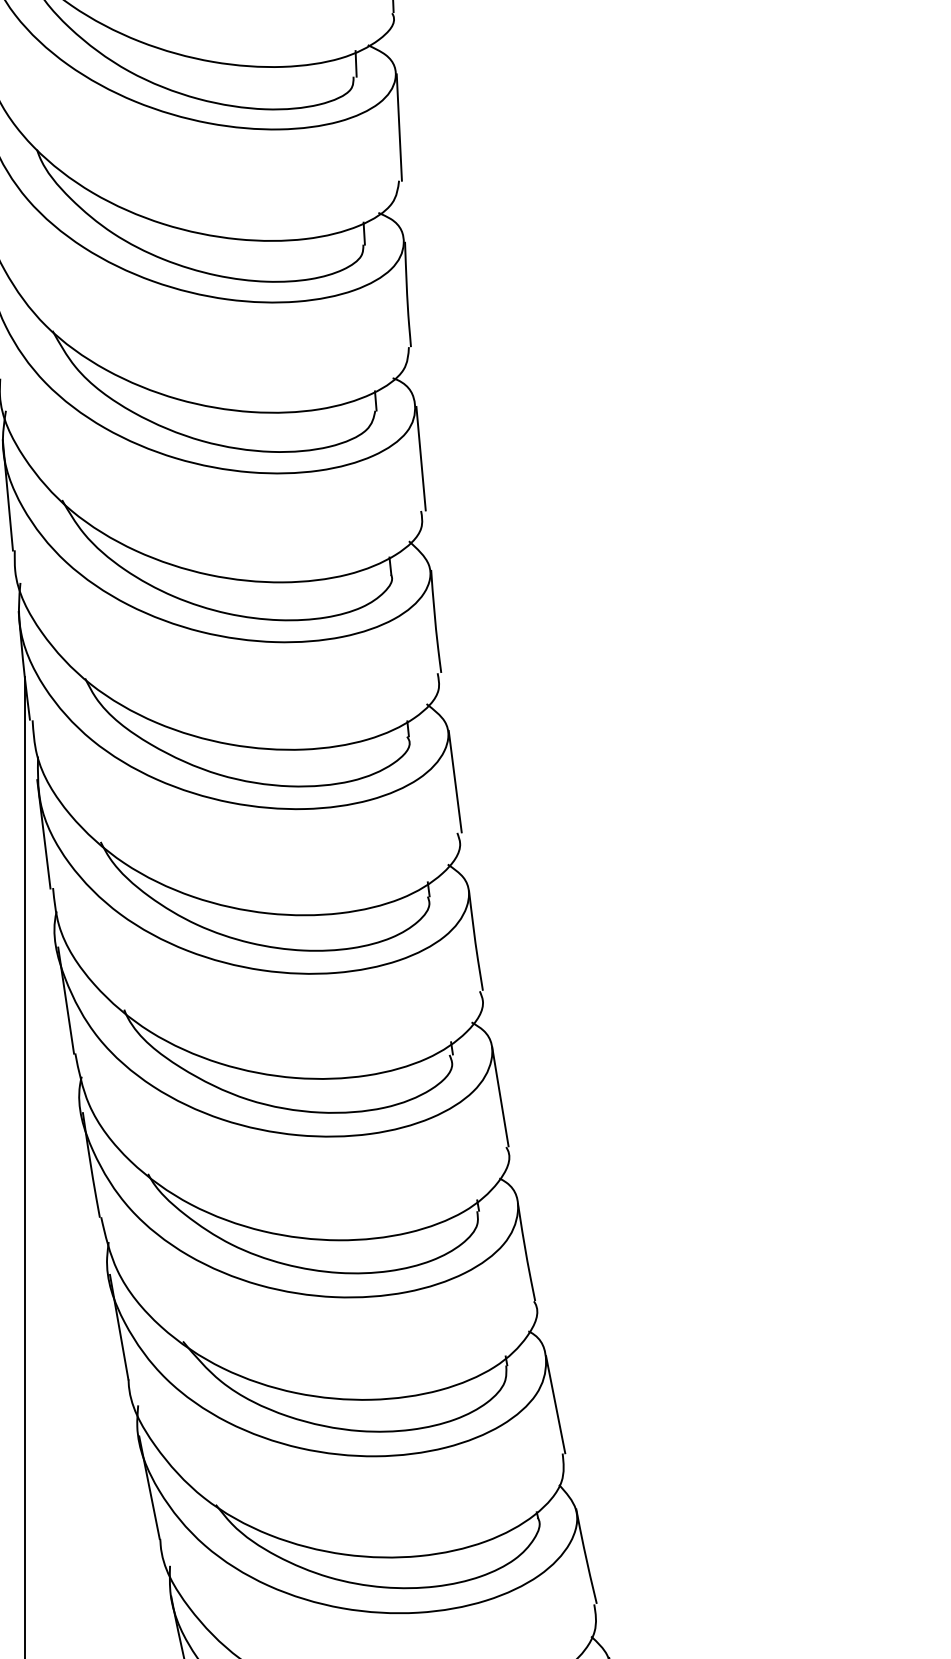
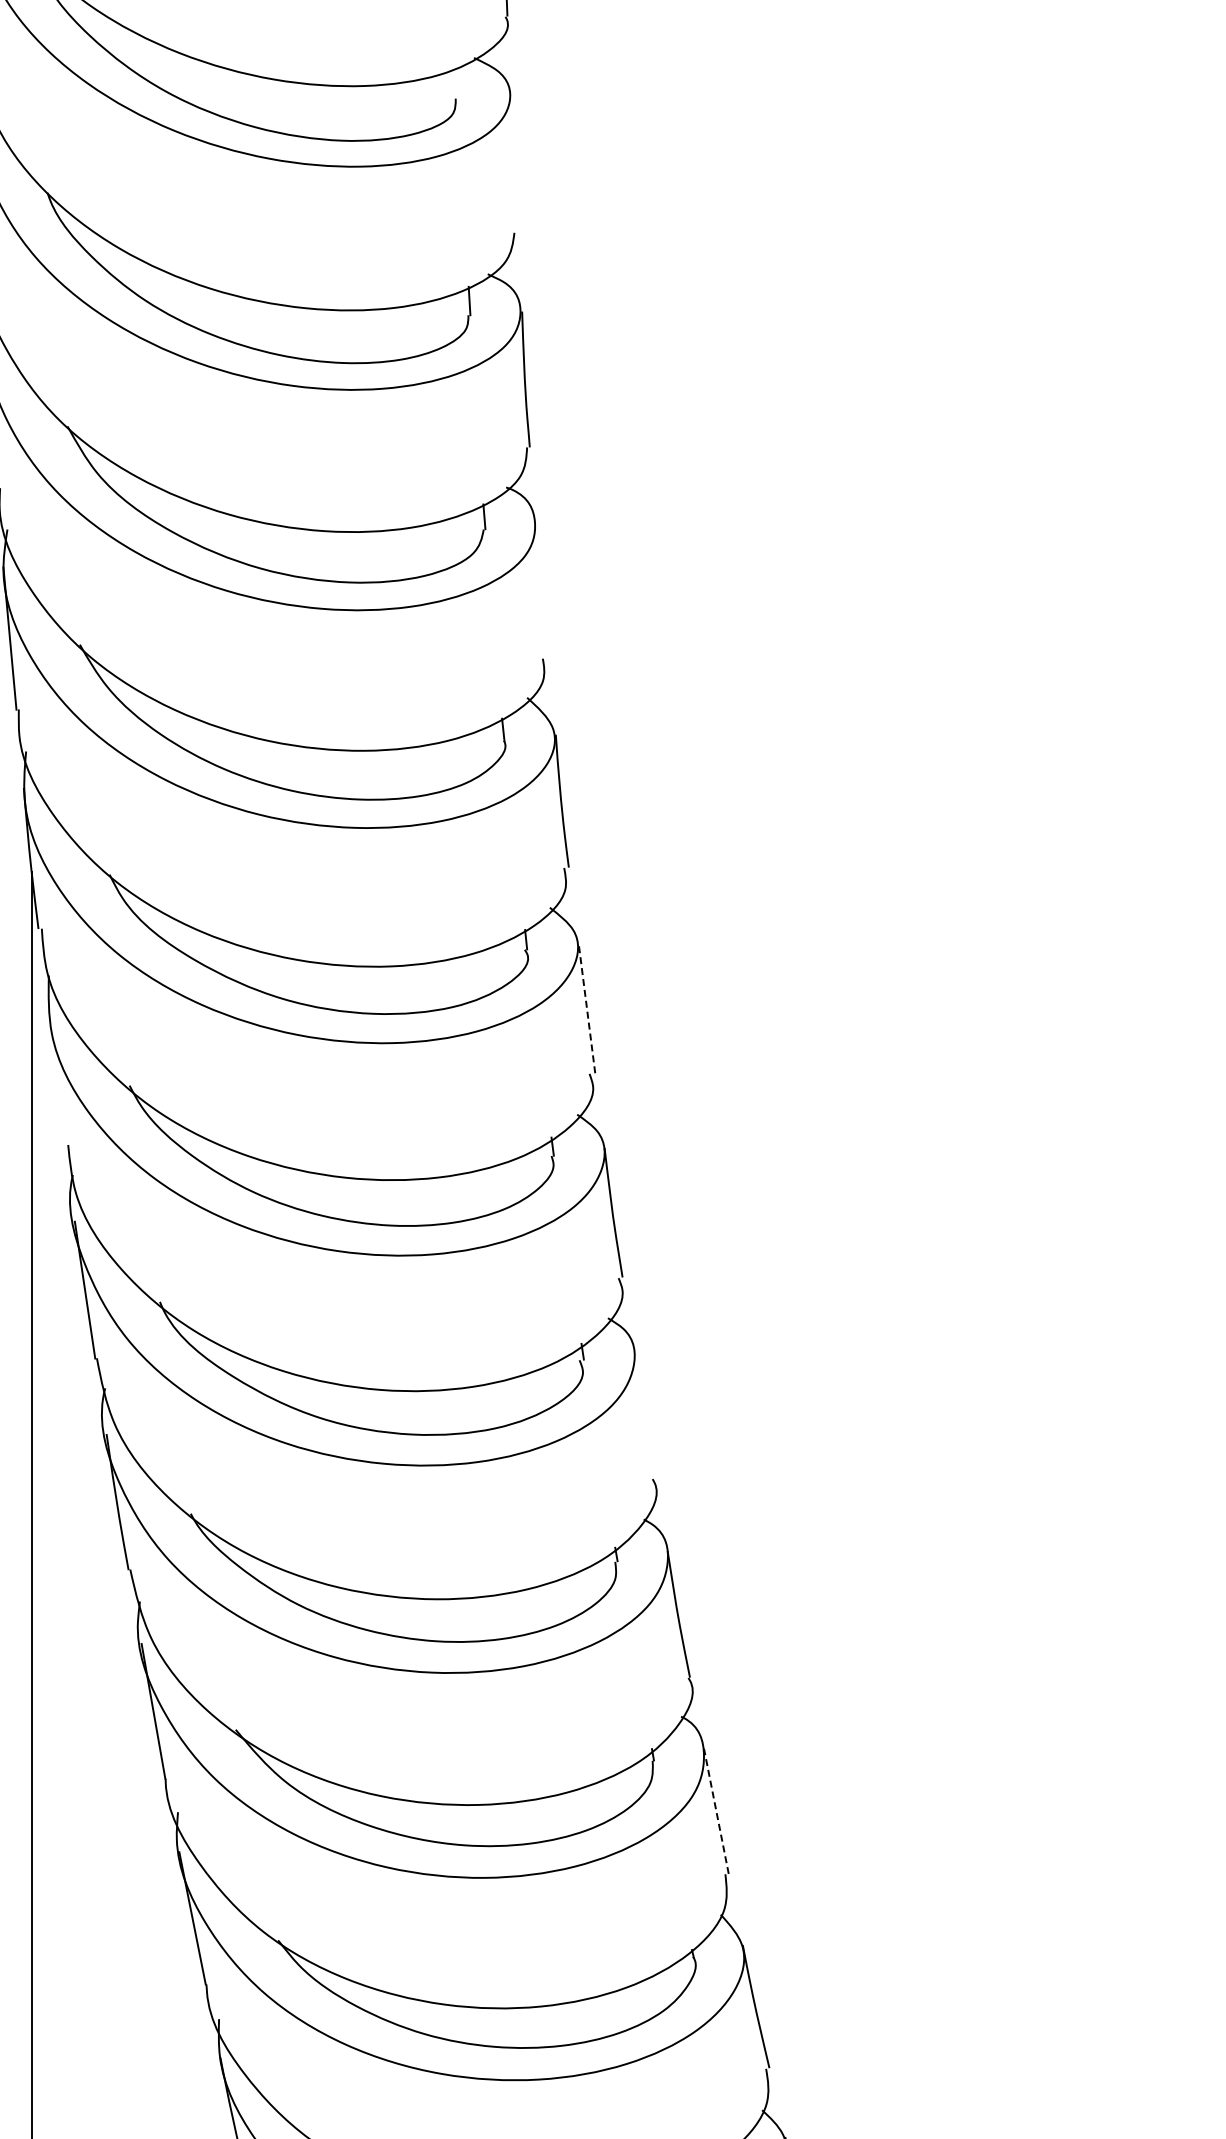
line: (355, 63) -> (458, 81), removed
line: (399, 126) -> (514, 163), removed
line: (420, 458) -> (542, 591), removed
line: (454, 781) -> (586, 1007), solid -> dashed
line: (43, 834) -> (55, 1075), removed
line: (499, 1097) -> (644, 1414), removed
line: (555, 1404) -> (716, 1811), solid -> dashed

